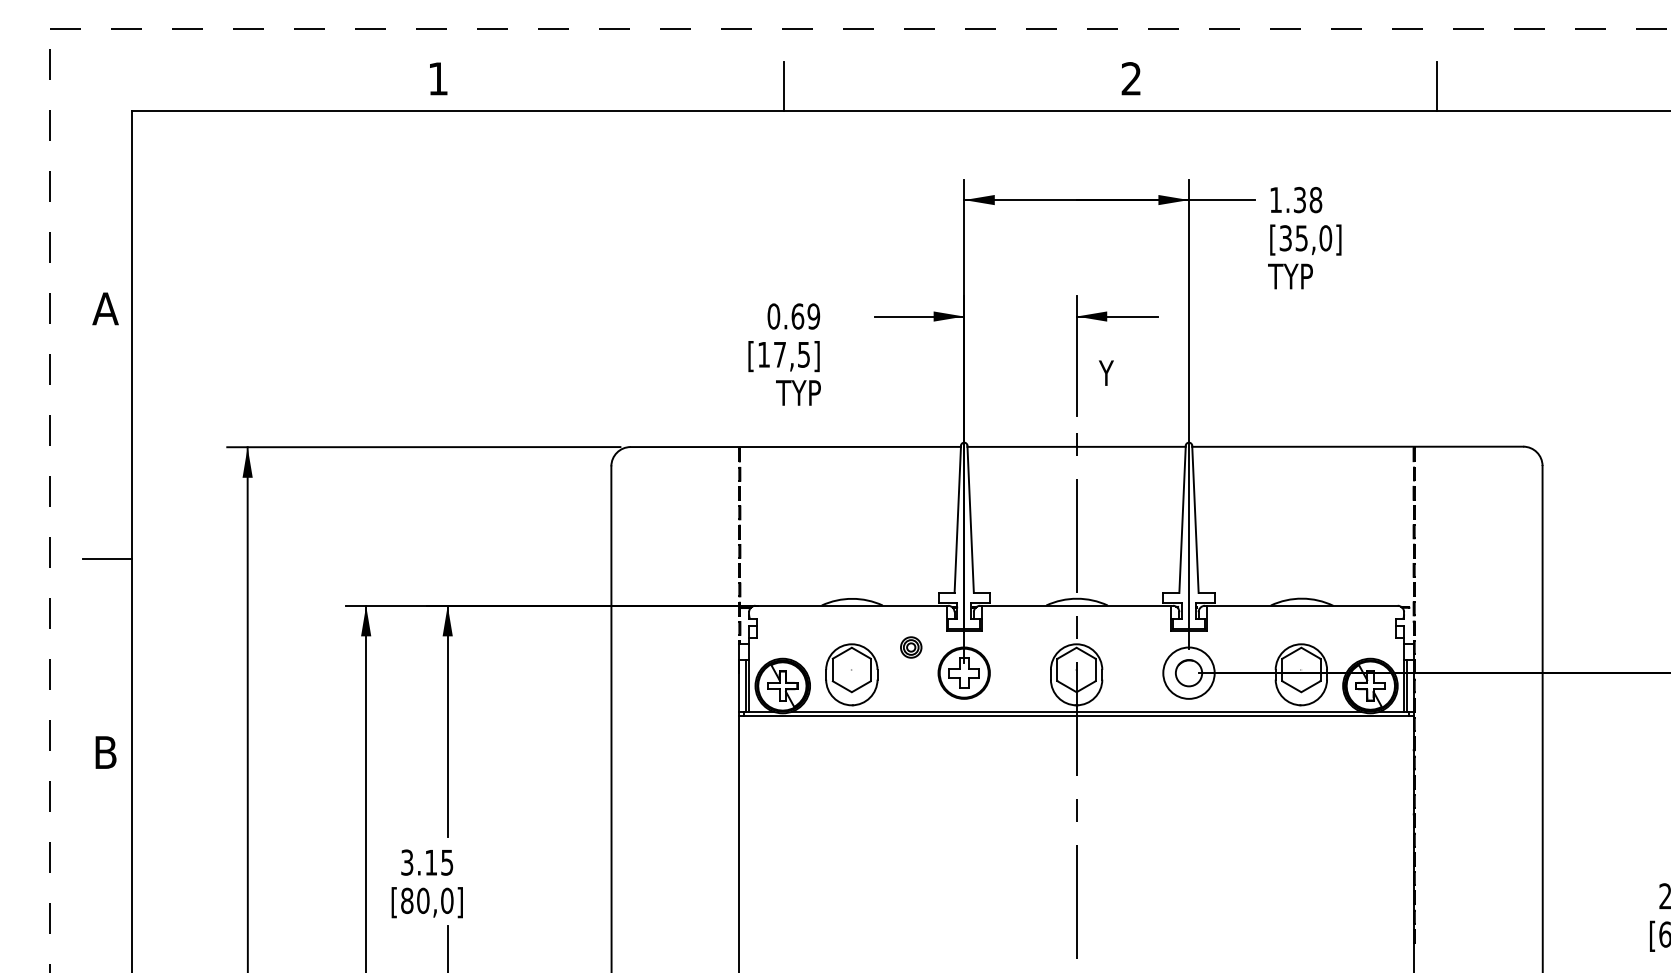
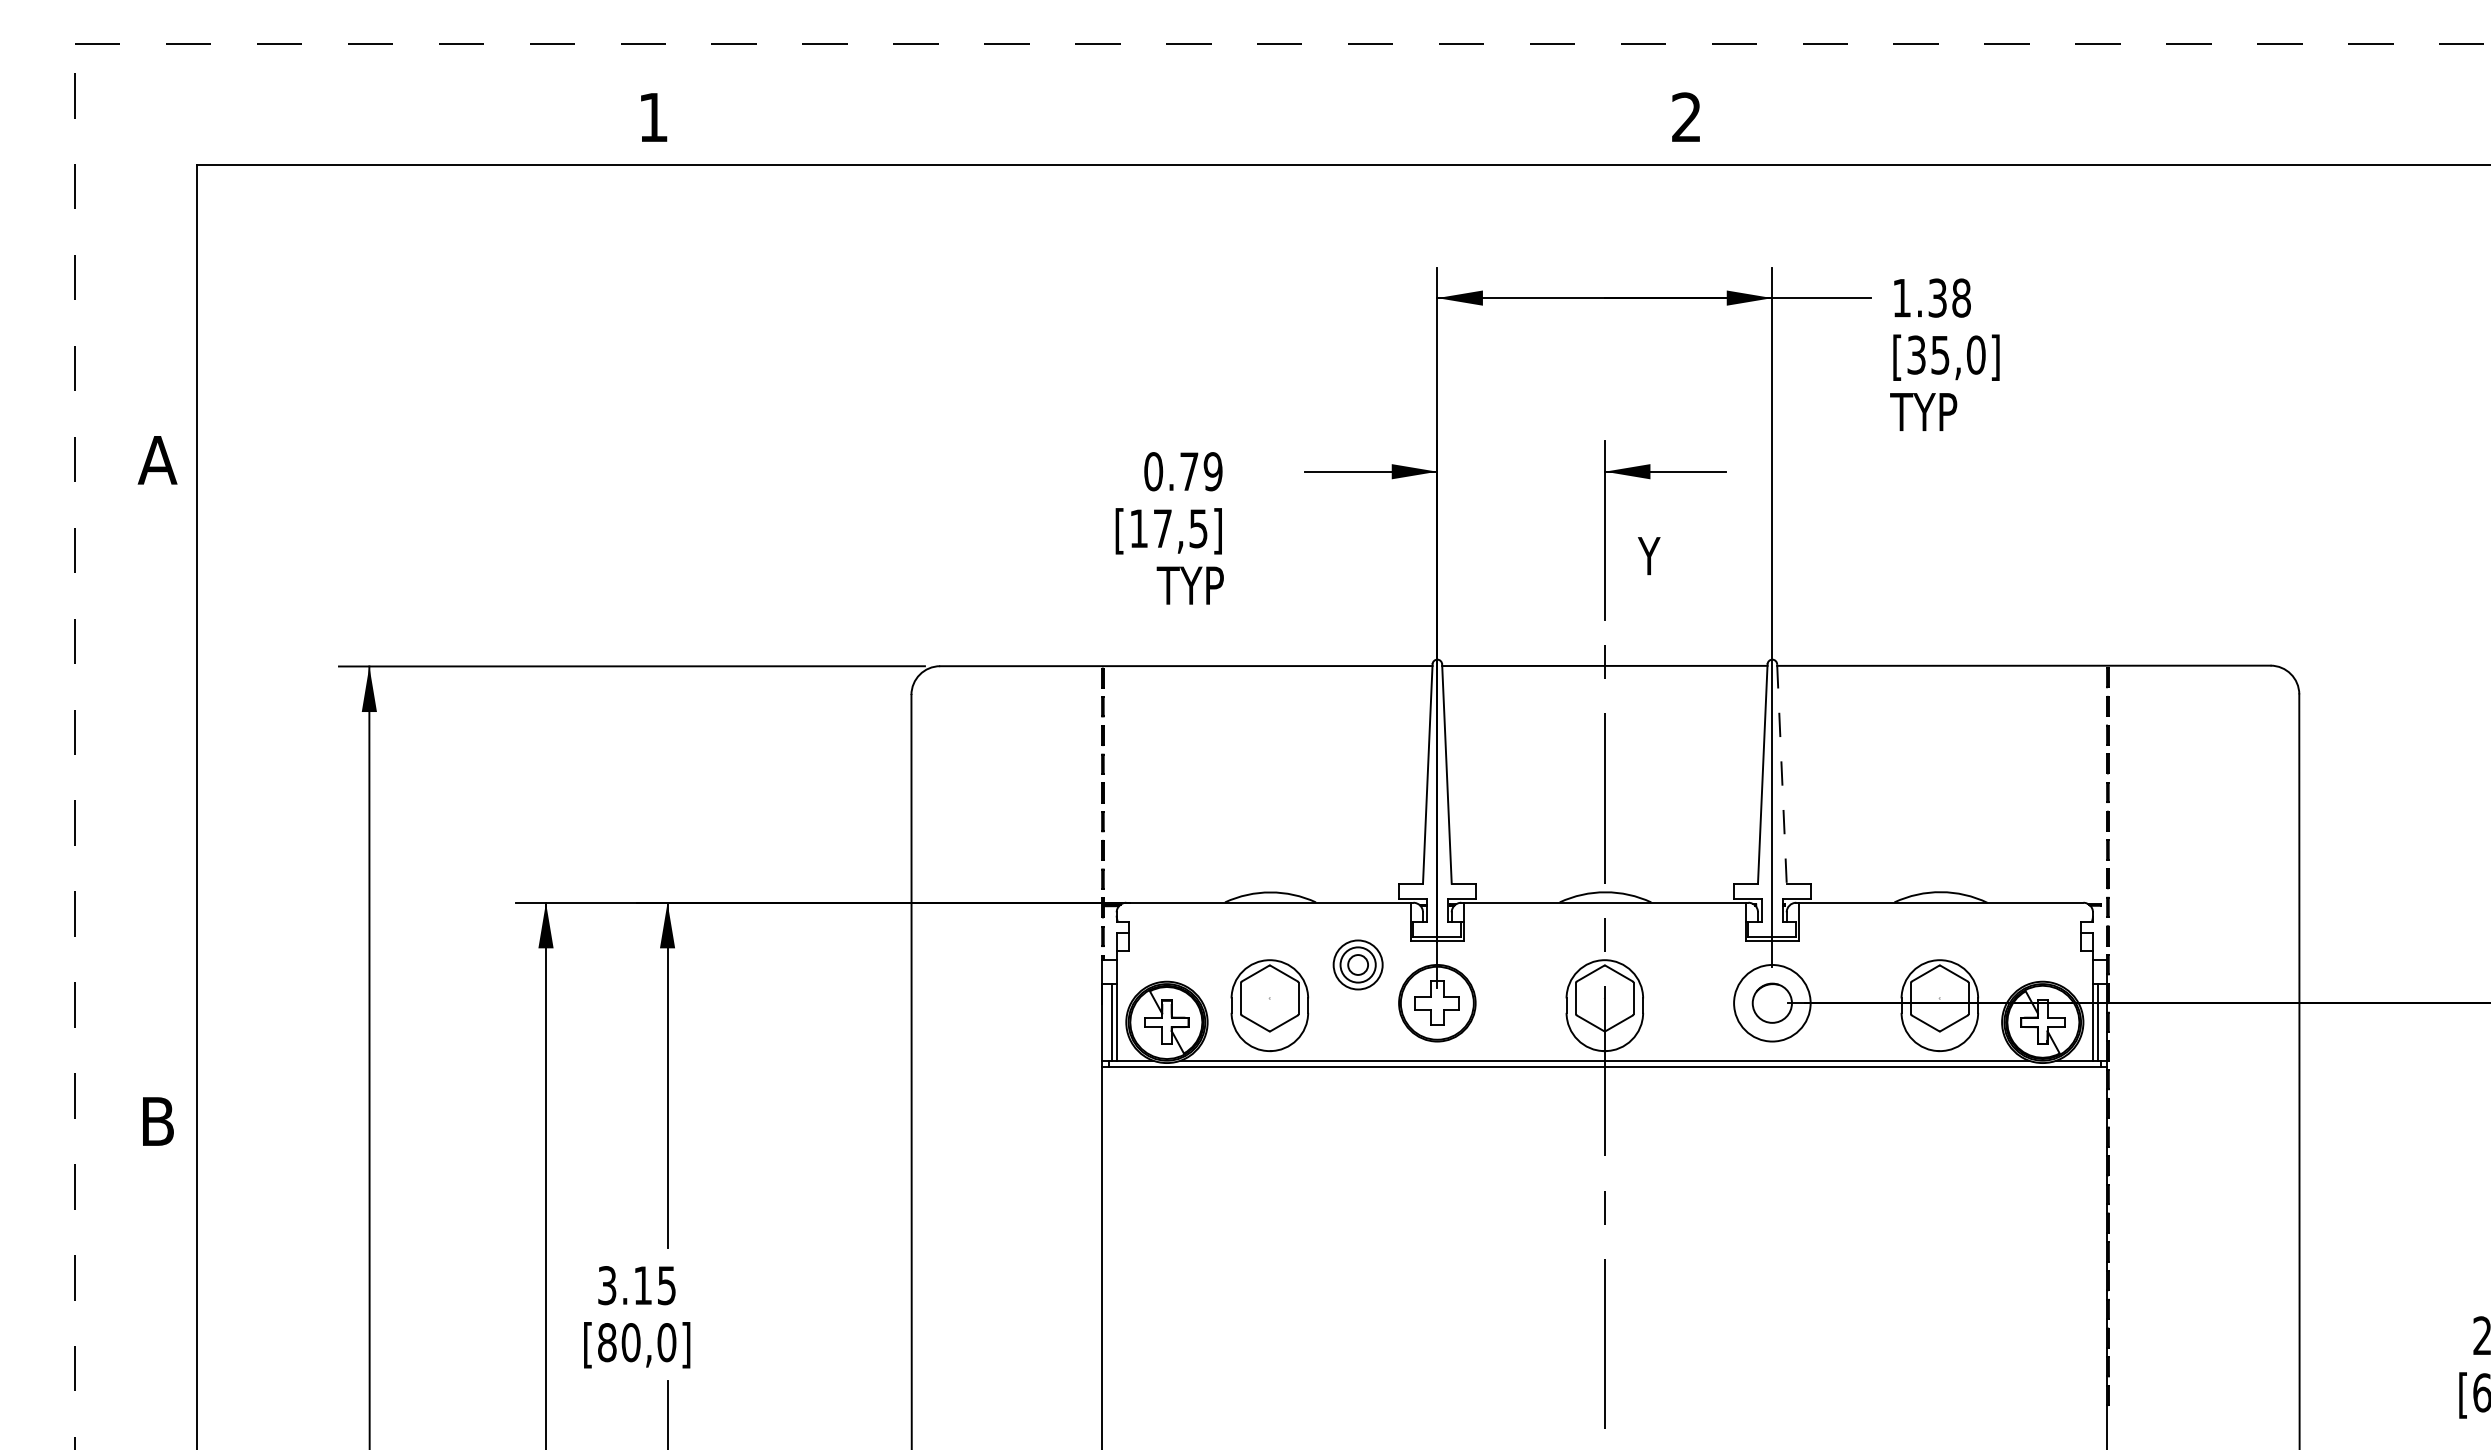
line: (784, 85) -> (1169, 127), removed
line: (1436, 85) -> (2141, 127), removed
text: (797, 316) -> (1188, 471), 0.69 -> 0.79
line: (1195, 519) -> (1782, 774), solid -> dashed
line: (106, 559) -> (158, 833), removed
part: (911, 647) -> (1358, 964), size x1.6

